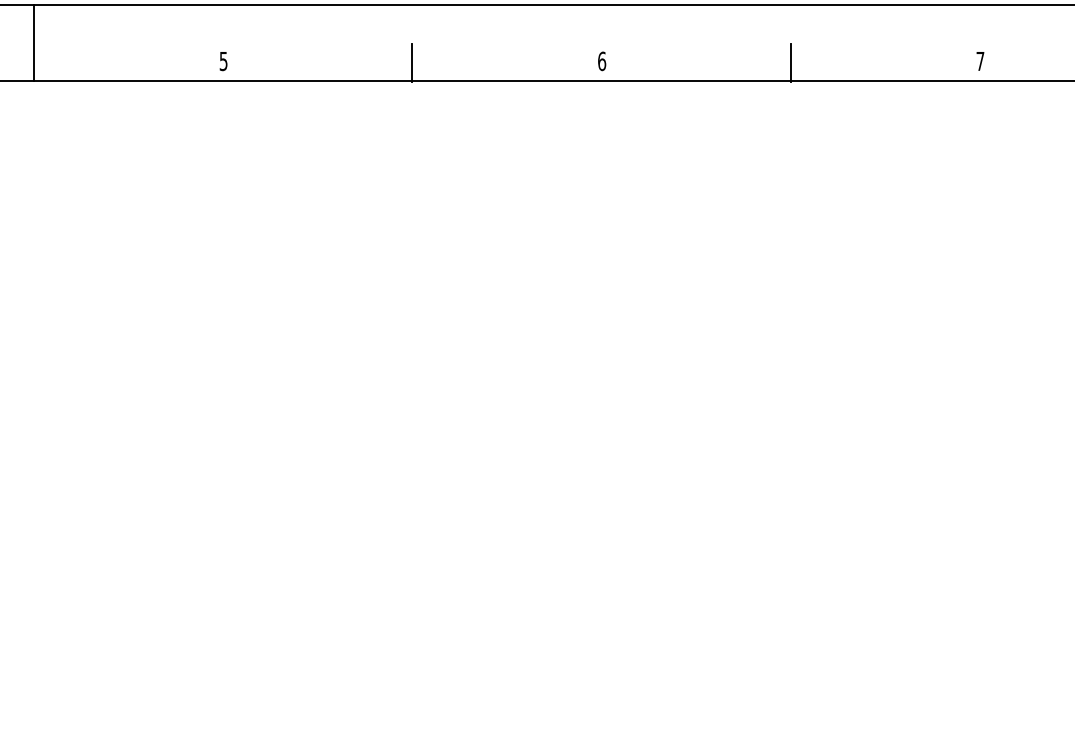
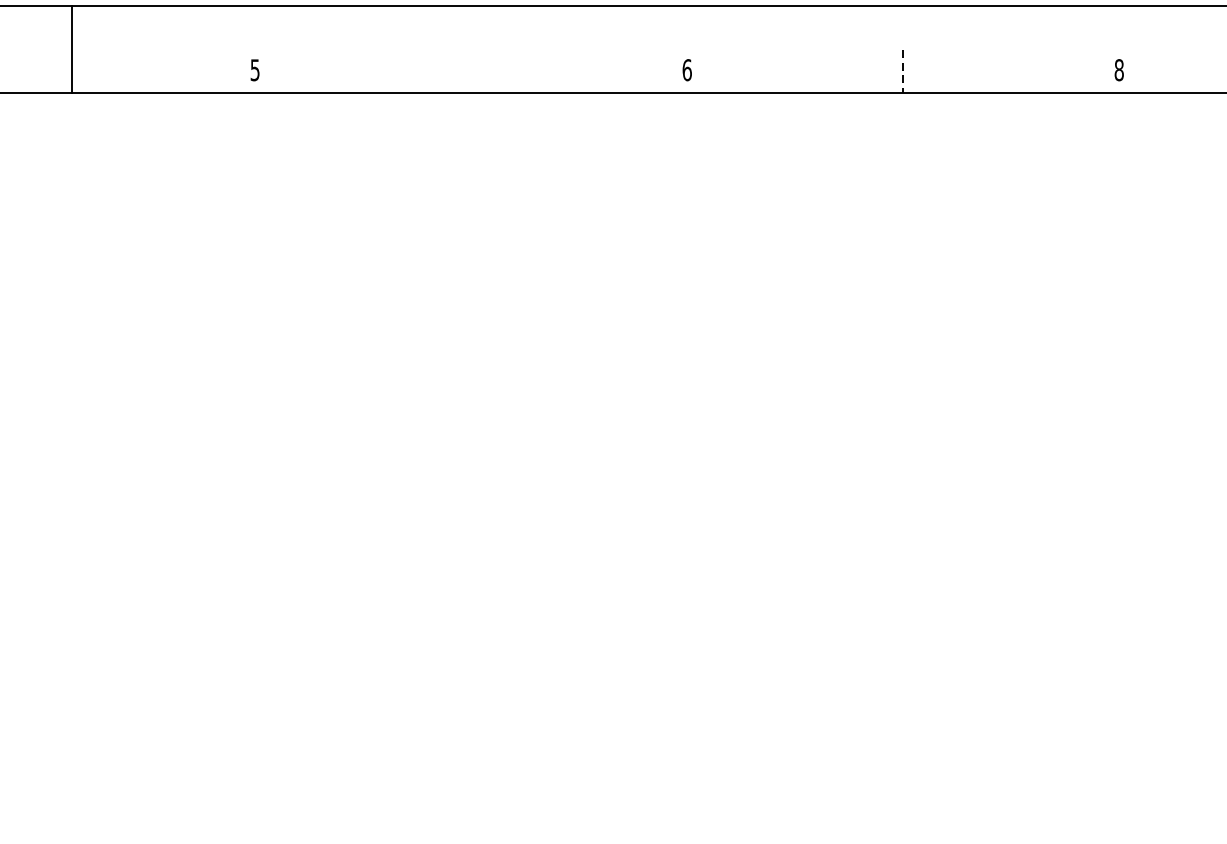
line: (34, 43) -> (72, 49), moved
text: (980, 61) -> (1119, 70), 7 -> 8
line: (412, 62) -> (470, 71), removed
line: (790, 62) -> (902, 71), solid -> dashed

